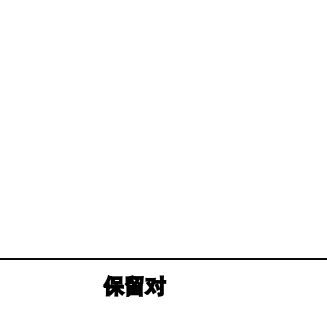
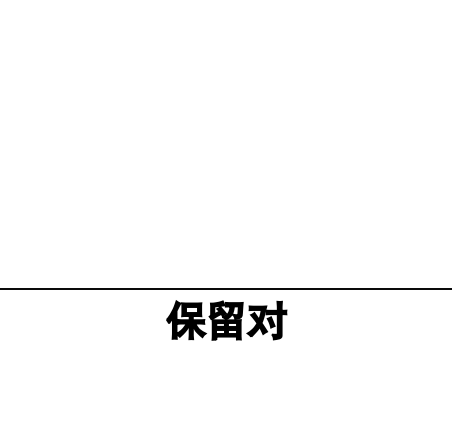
part: (134, 286) -> (226, 320), size x1.67

